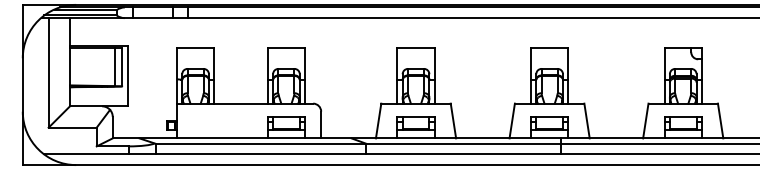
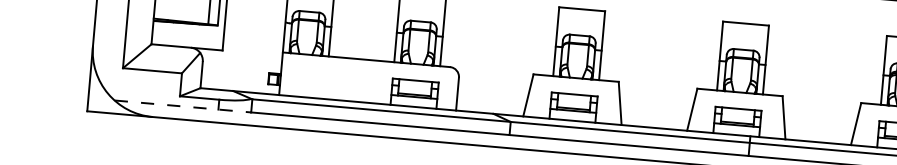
line: (99, 154) -> (182, 106), solid -> dashed

